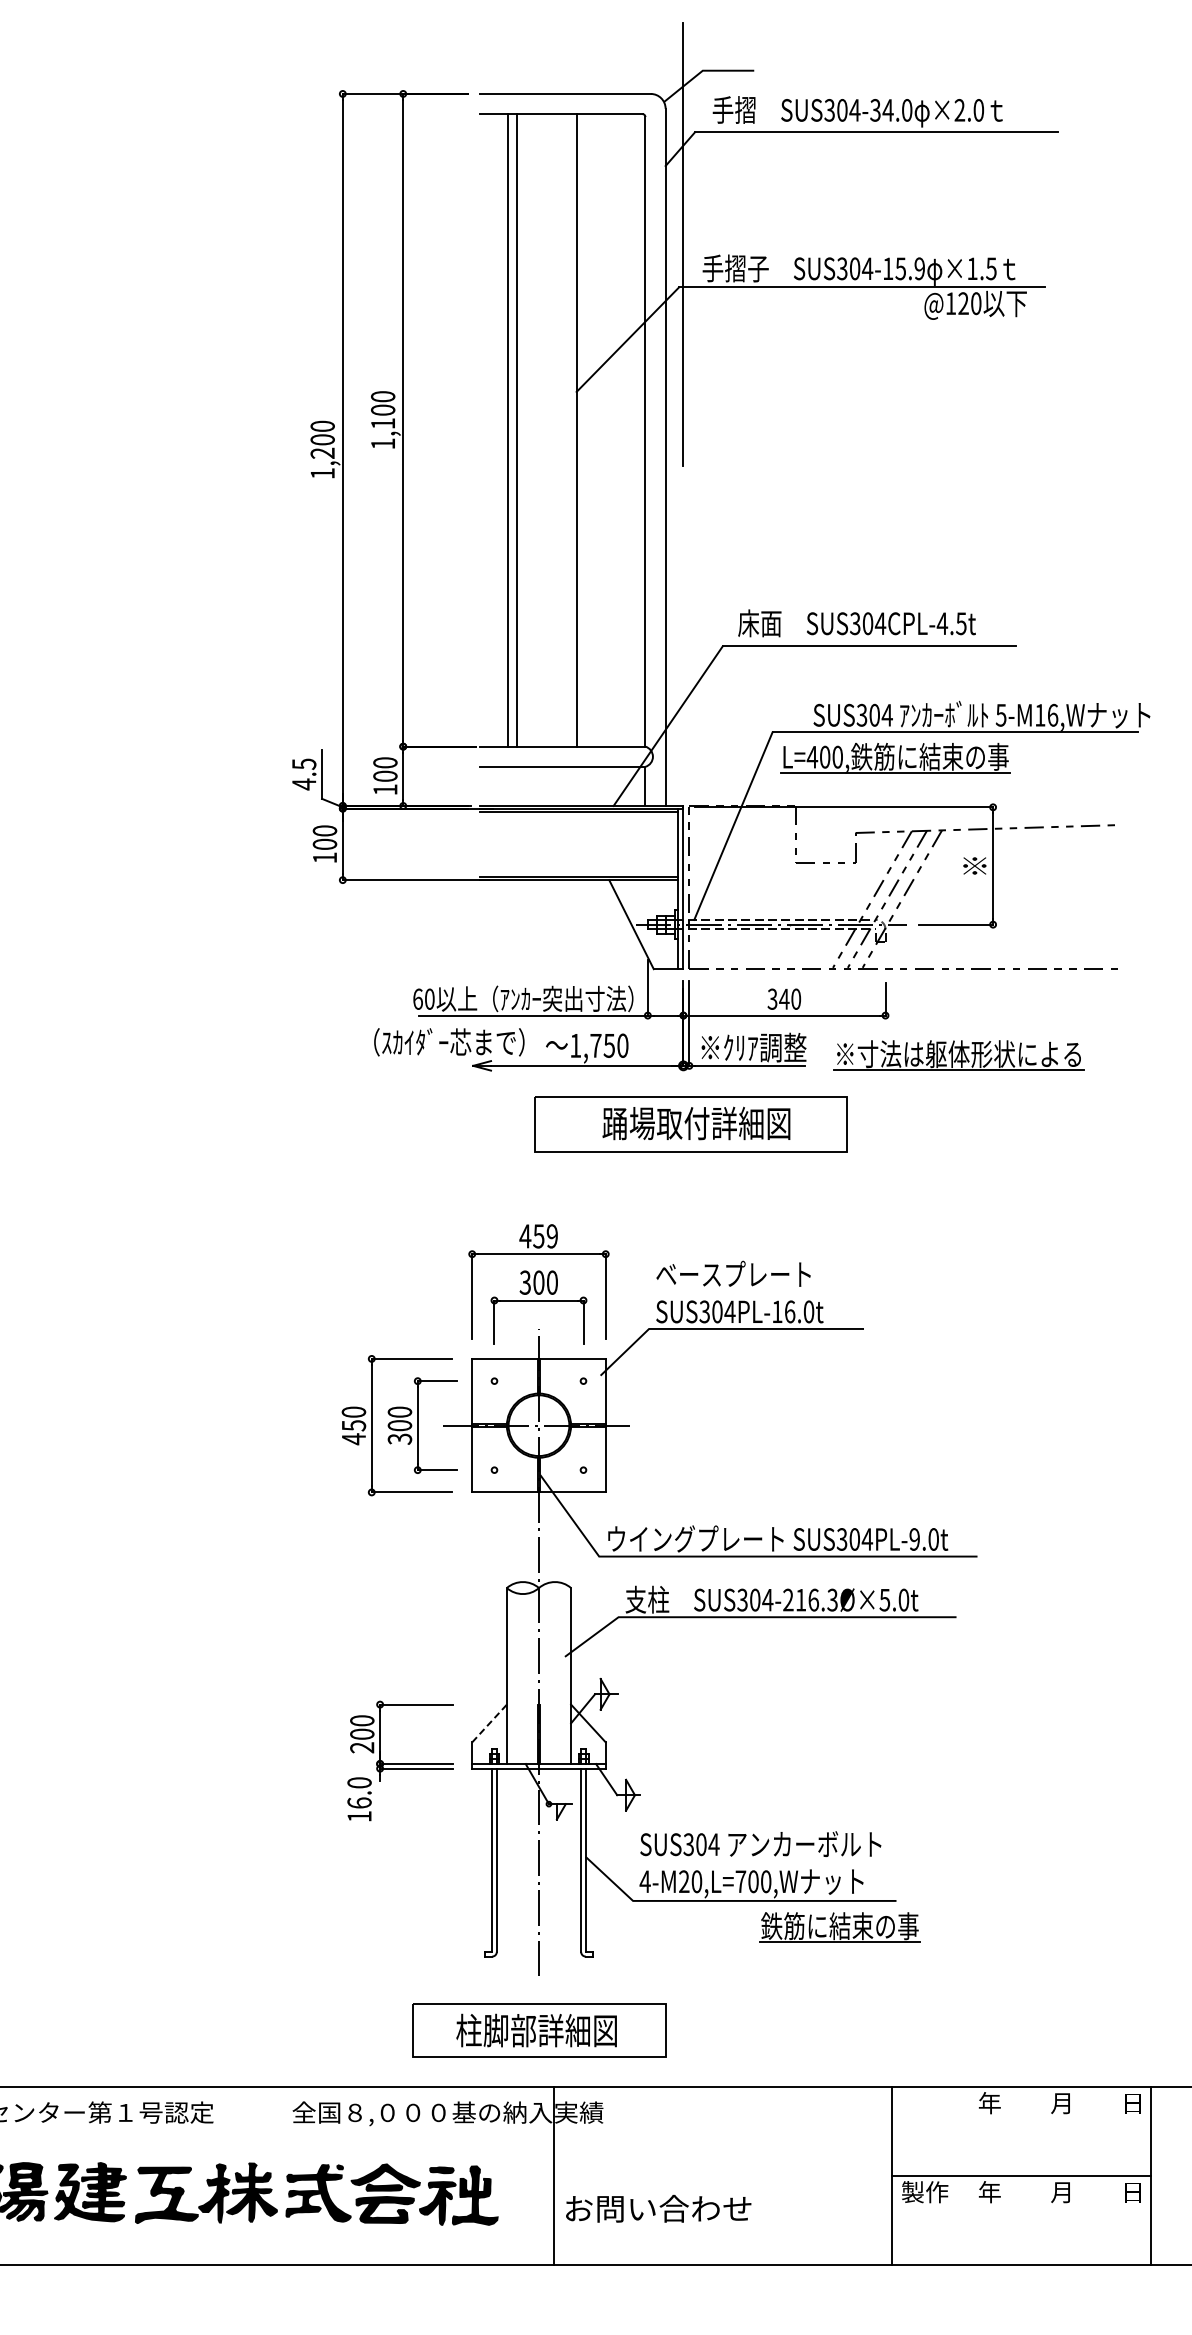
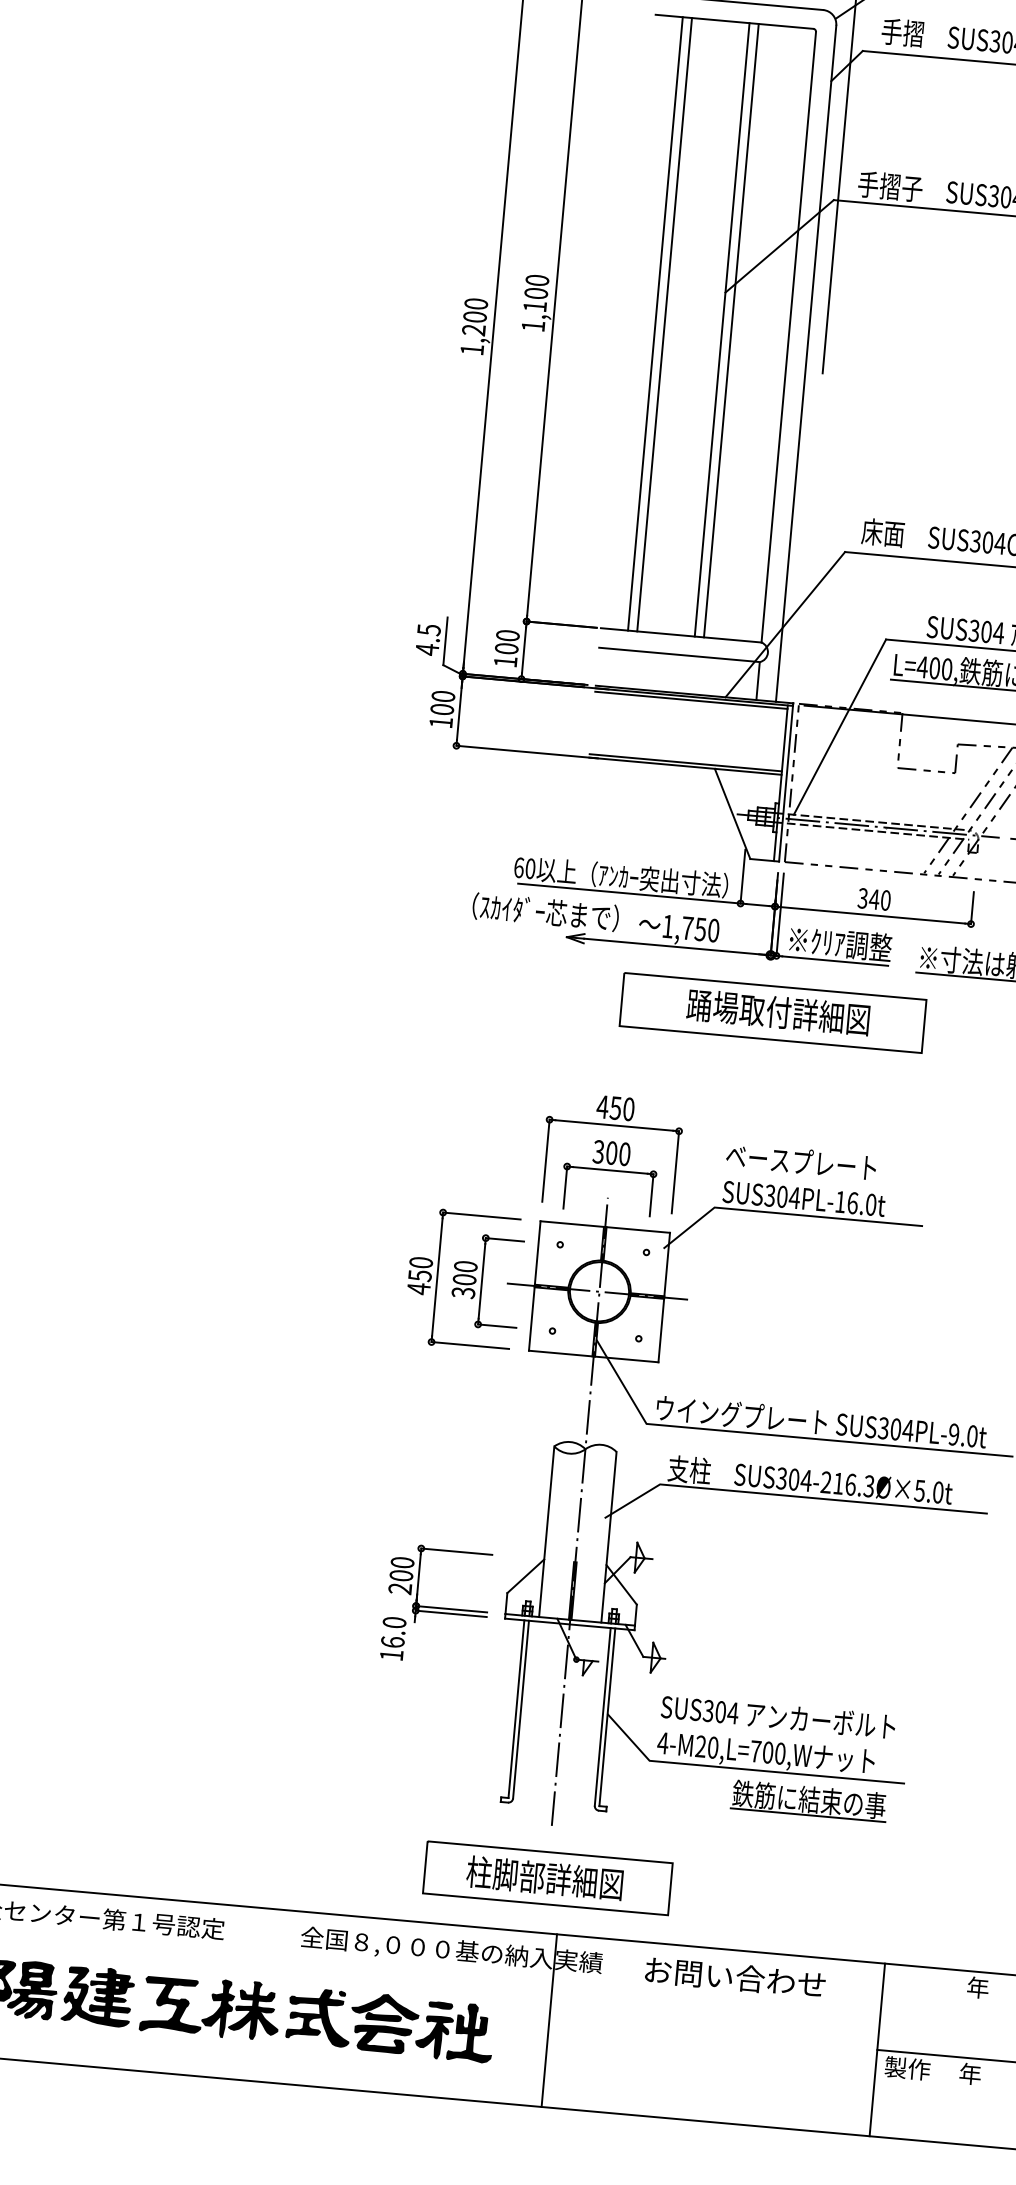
line: (586, 430) -> (731, 330), added
text: (551, 1236) -> (628, 1109), 459 -> 450
line: (489, 1723) -> (525, 1576), dashed -> solid
part: (839, 1927) -> (808, 1800), moved
text: (658, 2208) -> (735, 1977), moved

